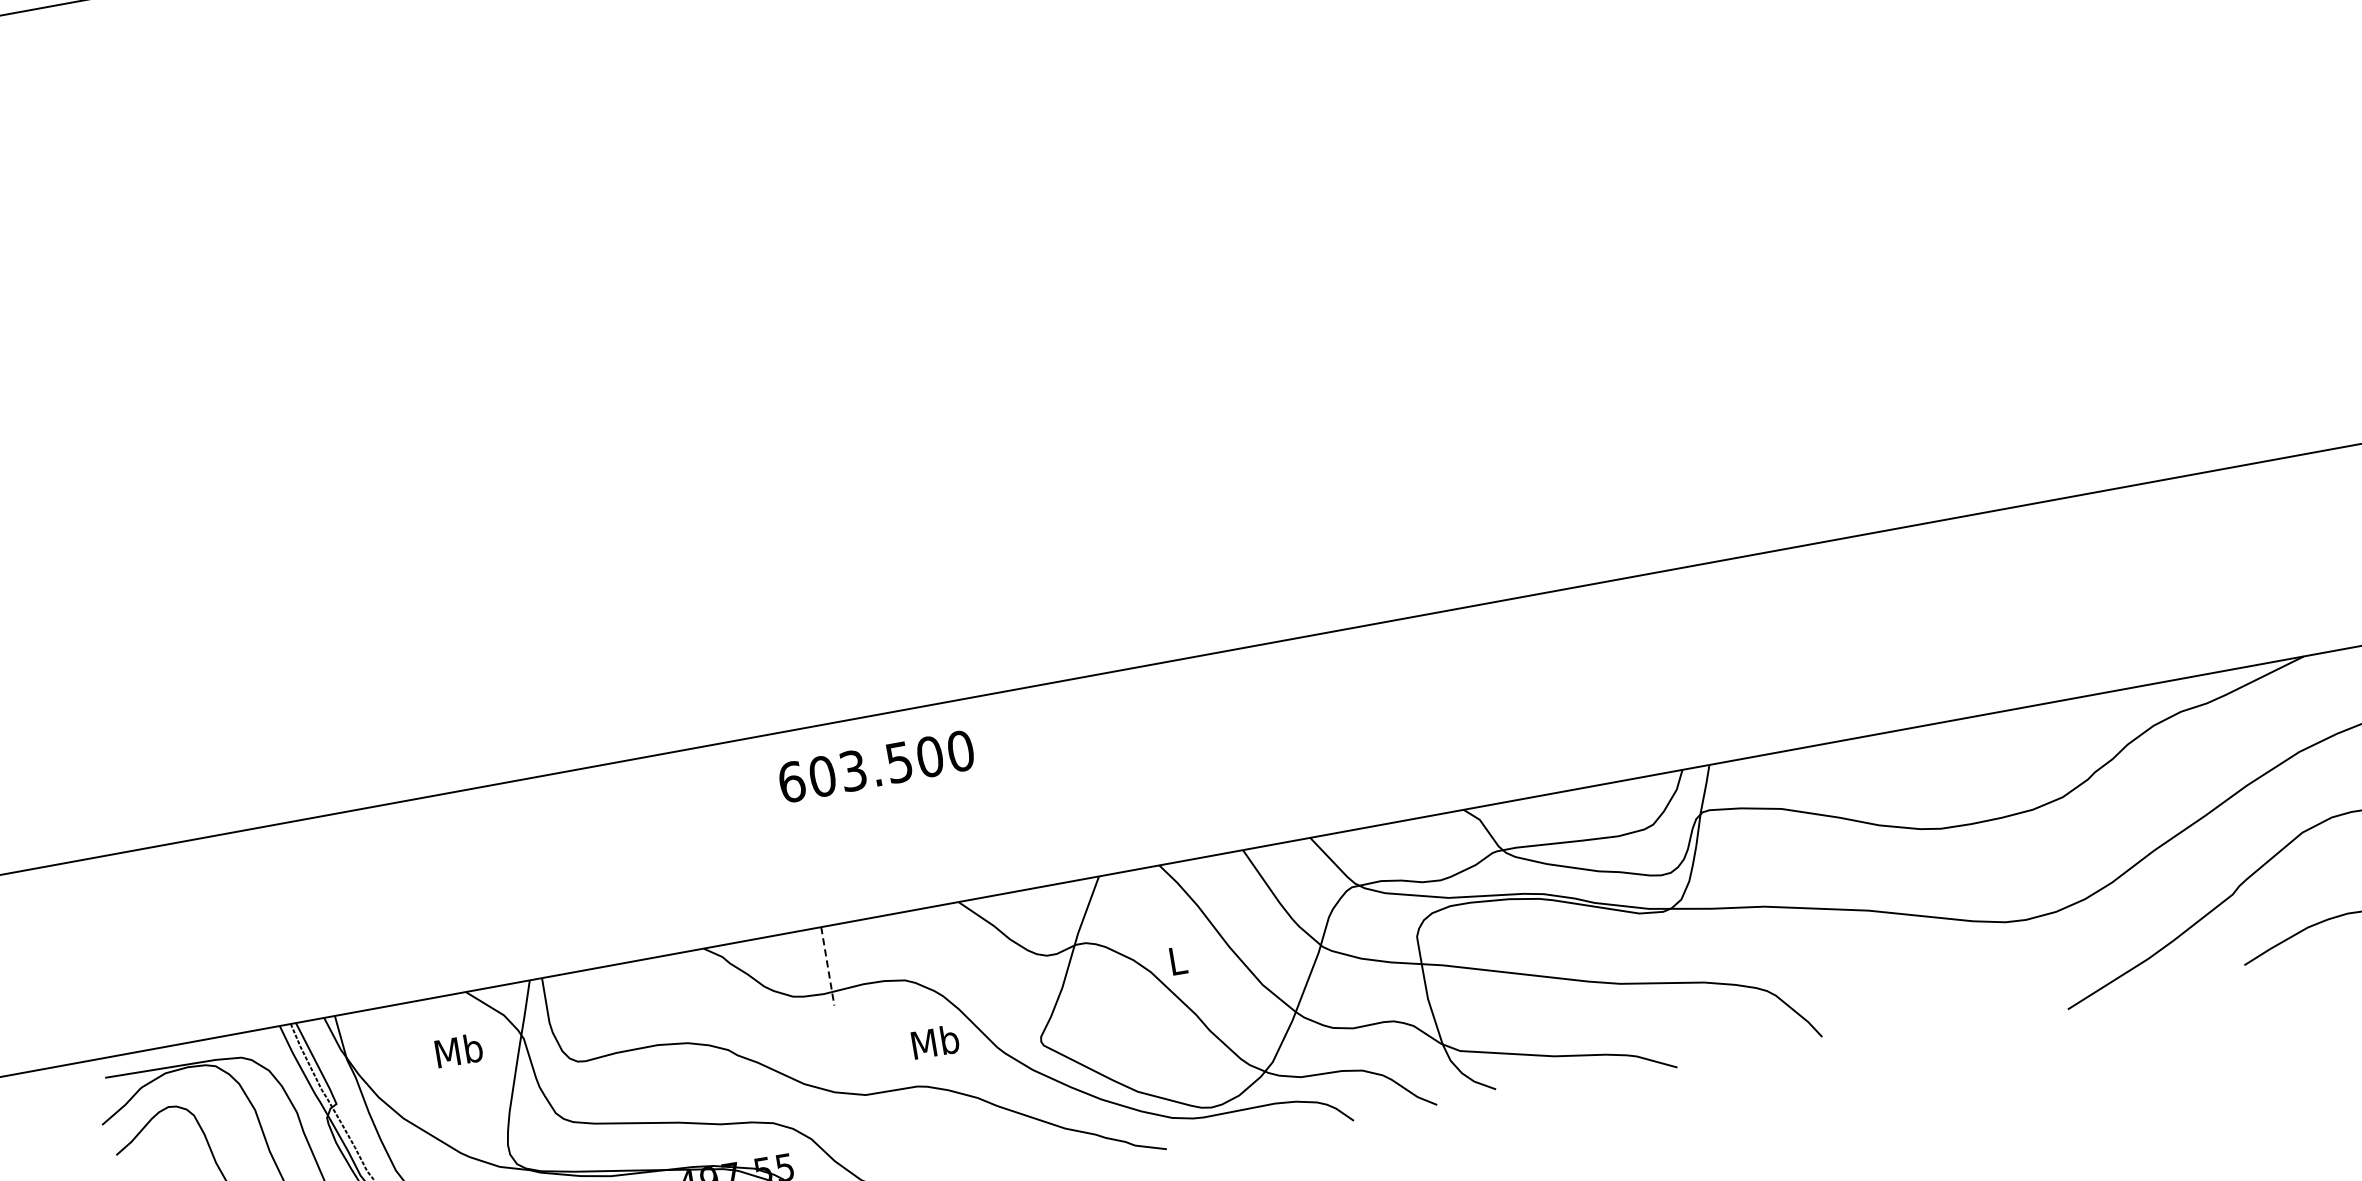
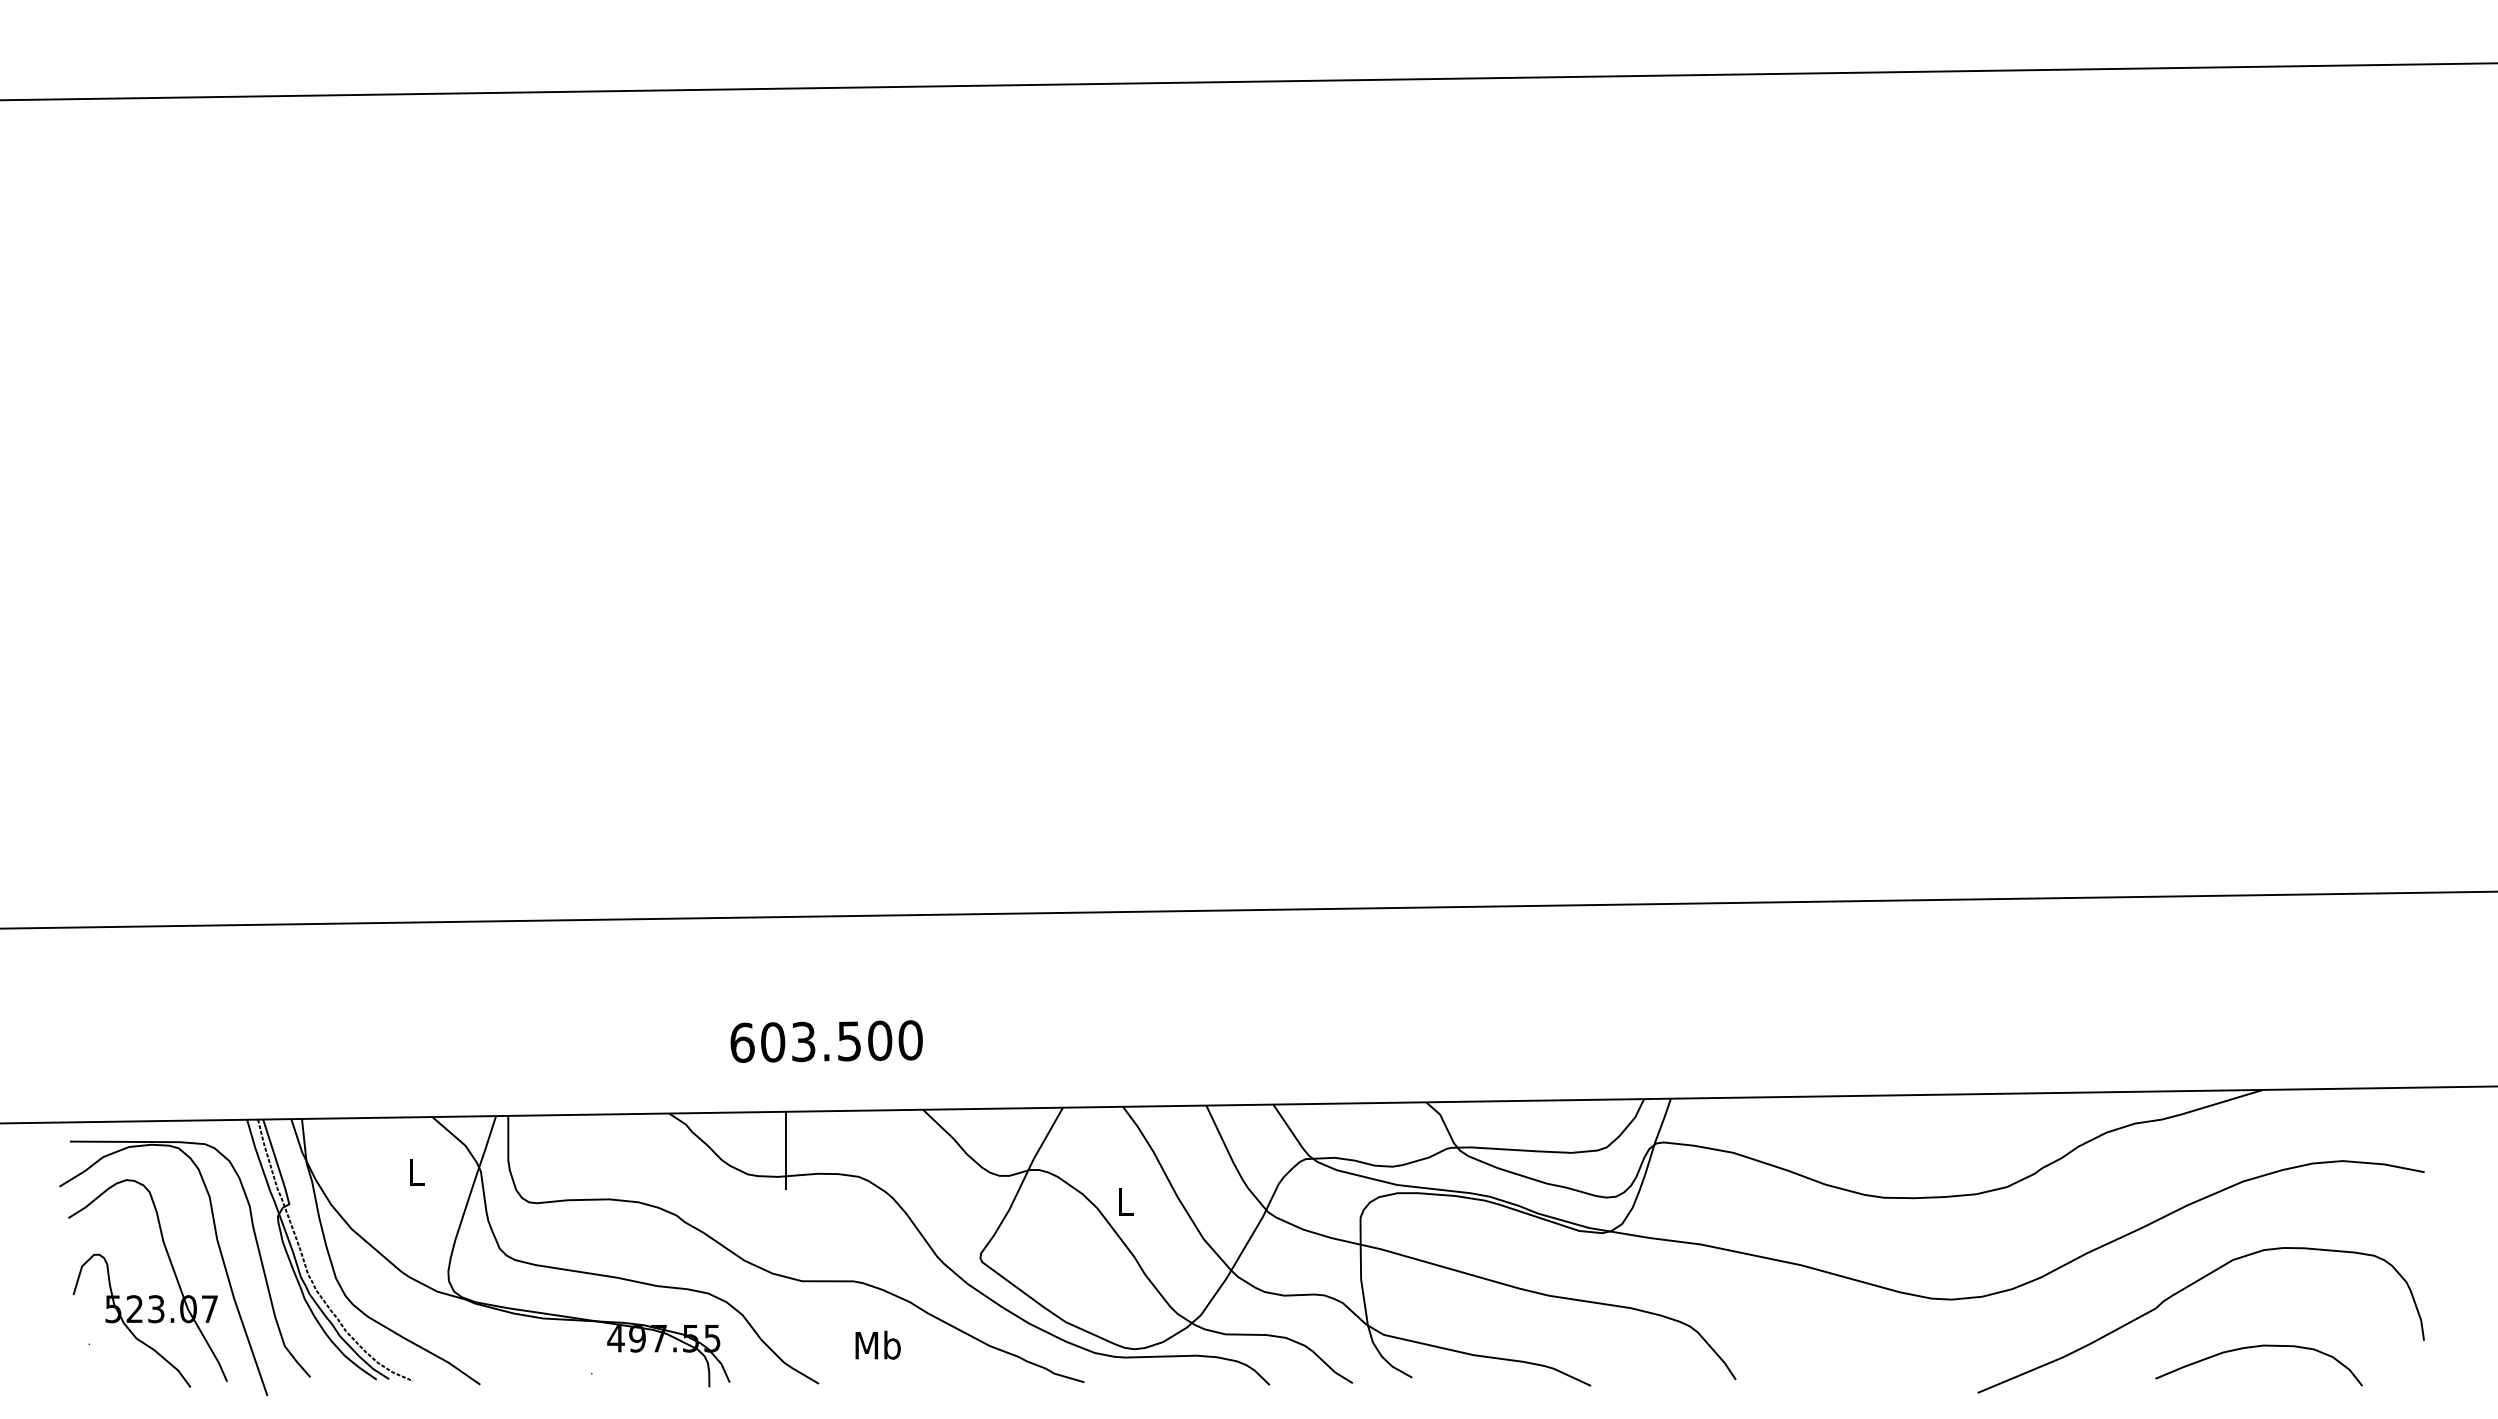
text: (876, 766) -> (826, 1041), moved
line: (827, 966) -> (786, 1150), dashed -> solid
text: (934, 1041) -> (877, 1344), moved
text: (458, 1050) -> (415, 1172), Mb -> L

